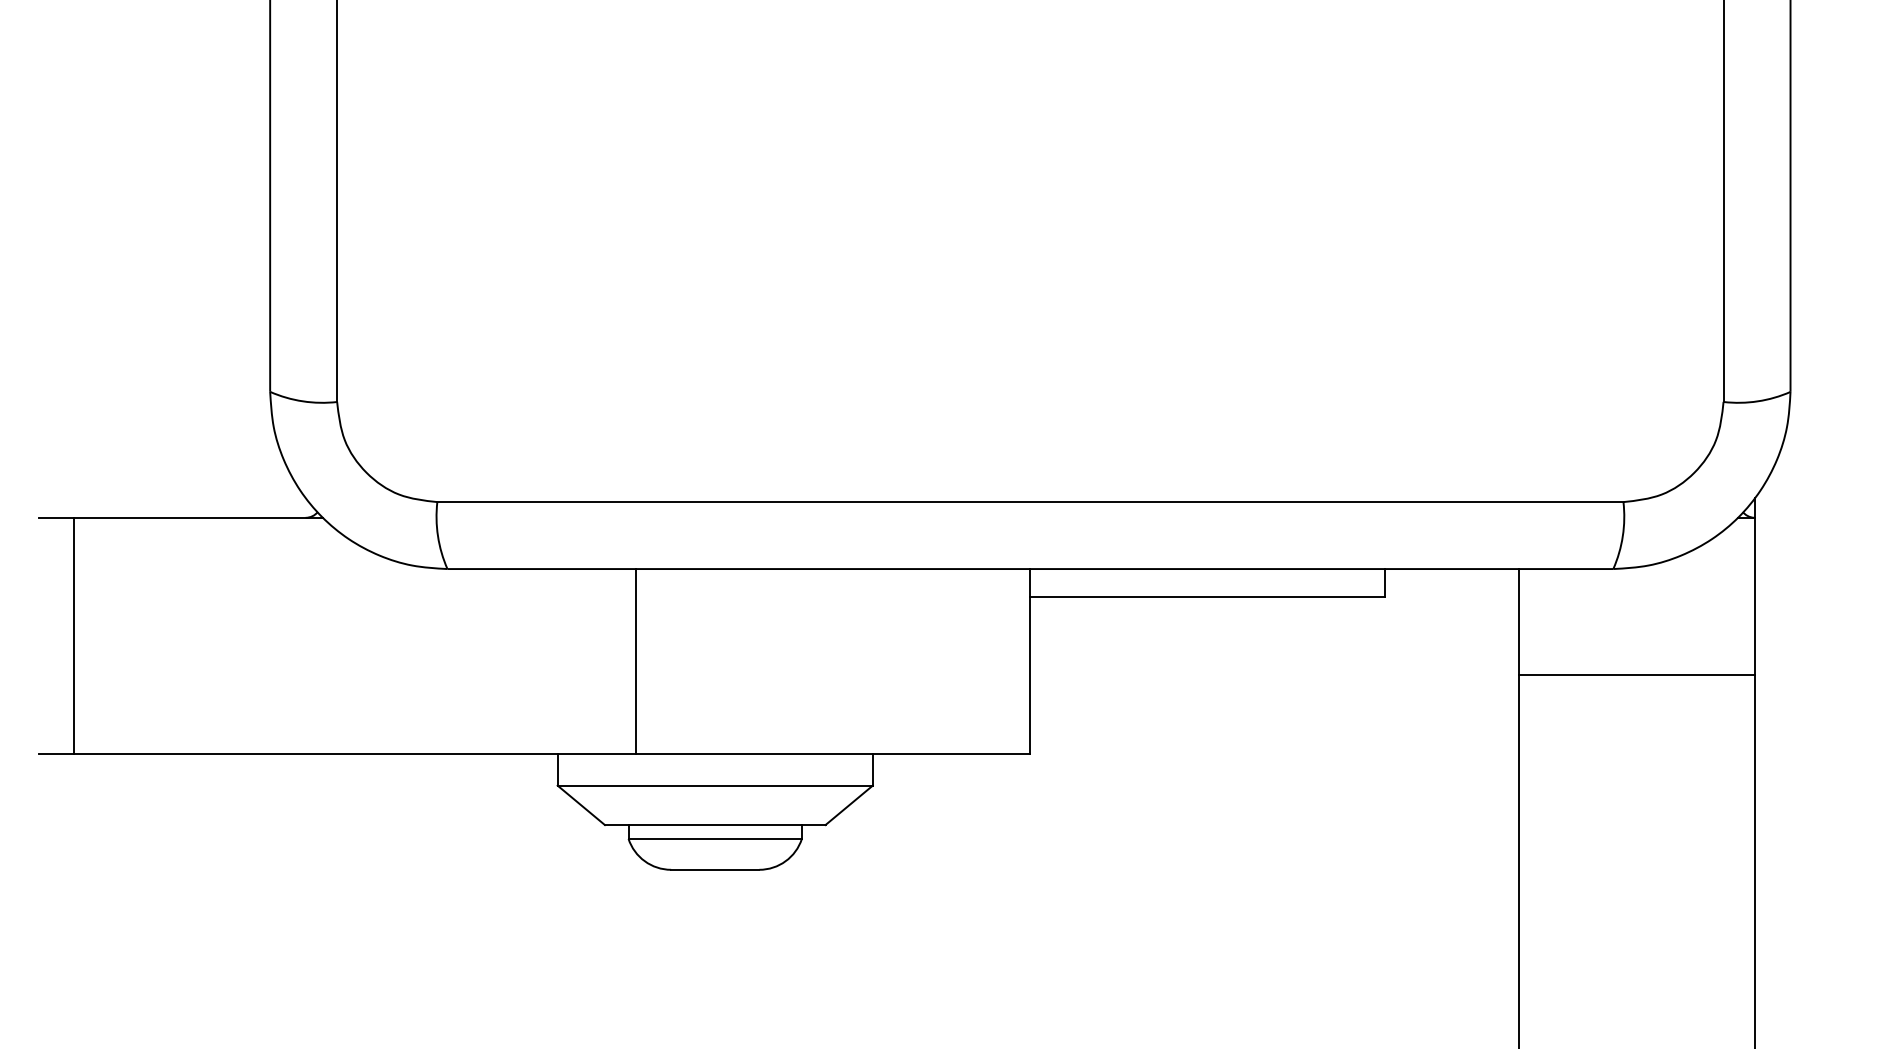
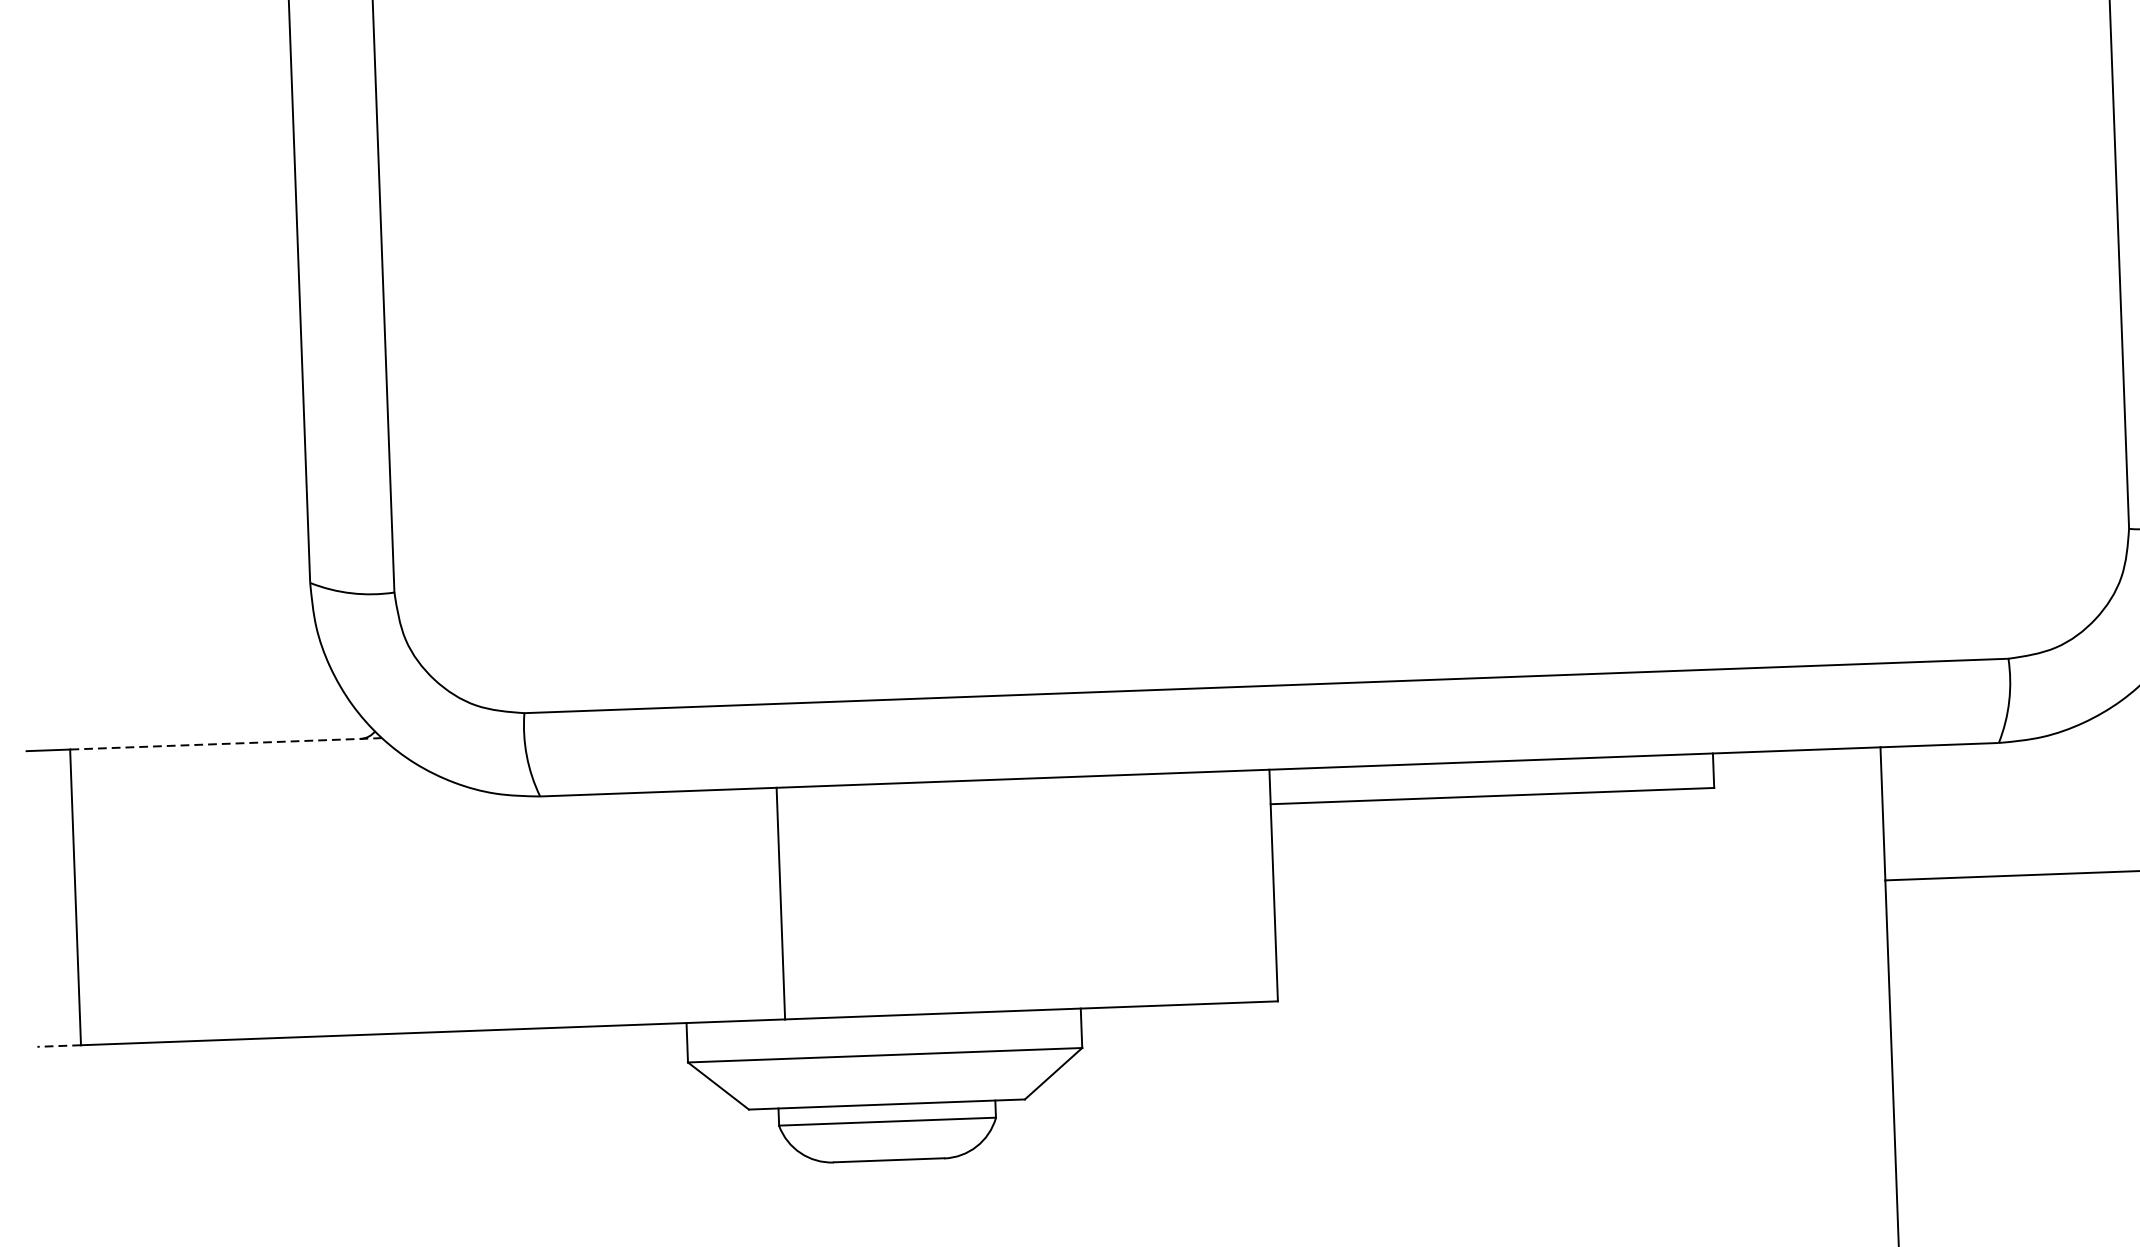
line: (198, 517) -> (226, 743), solid -> dashed
line: (55, 754) -> (58, 1046), solid -> dashed

